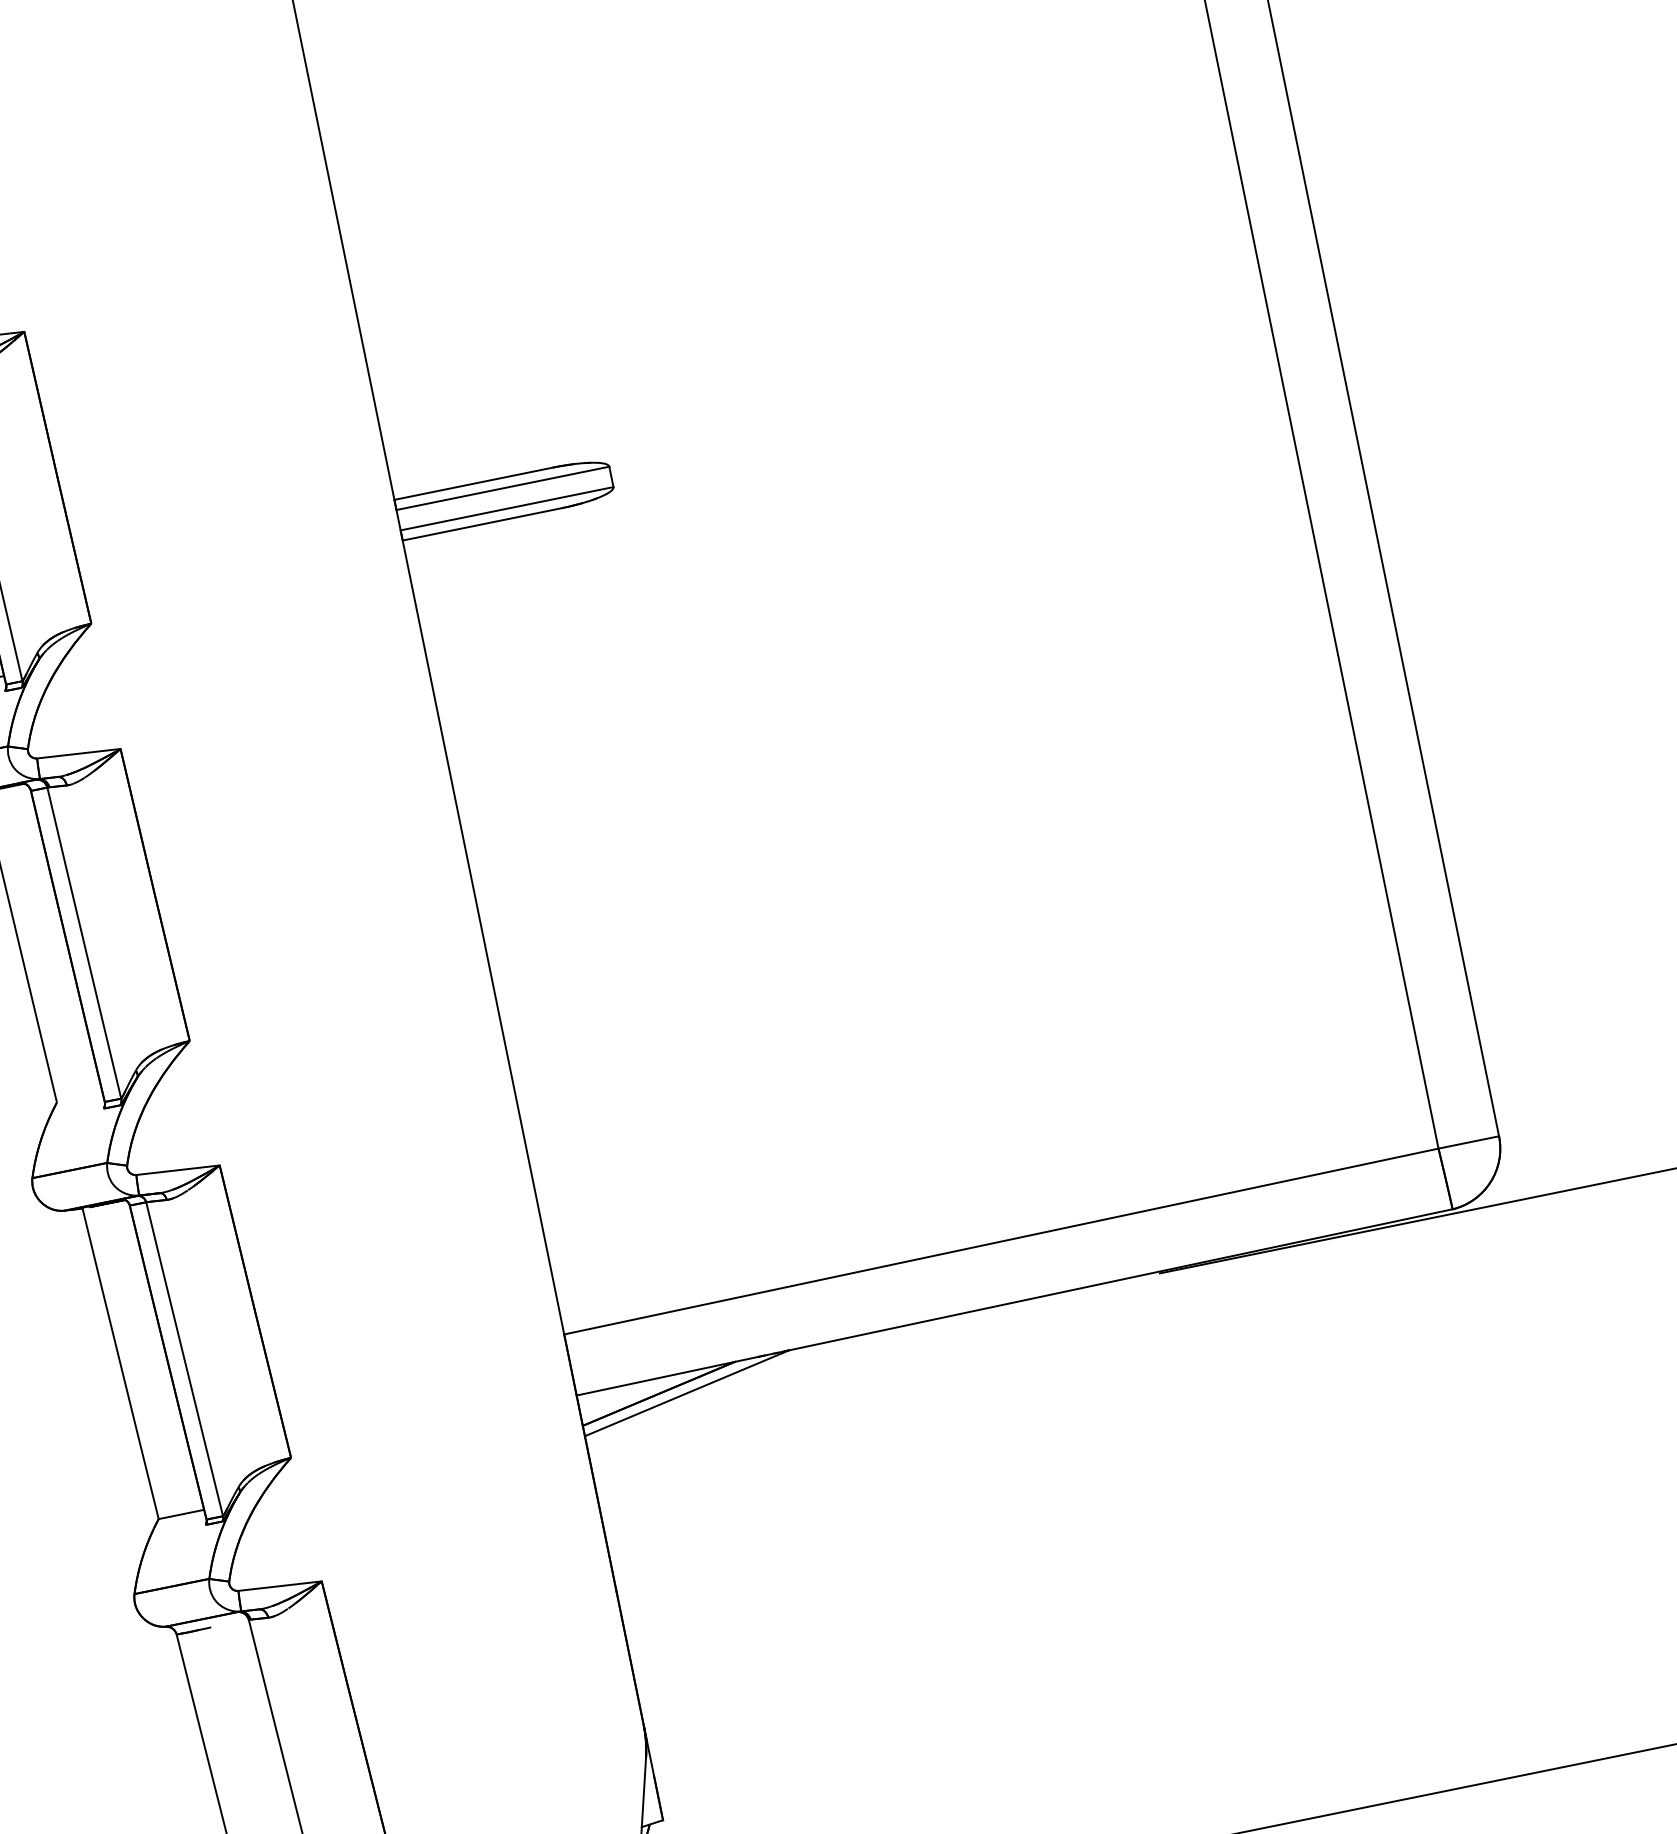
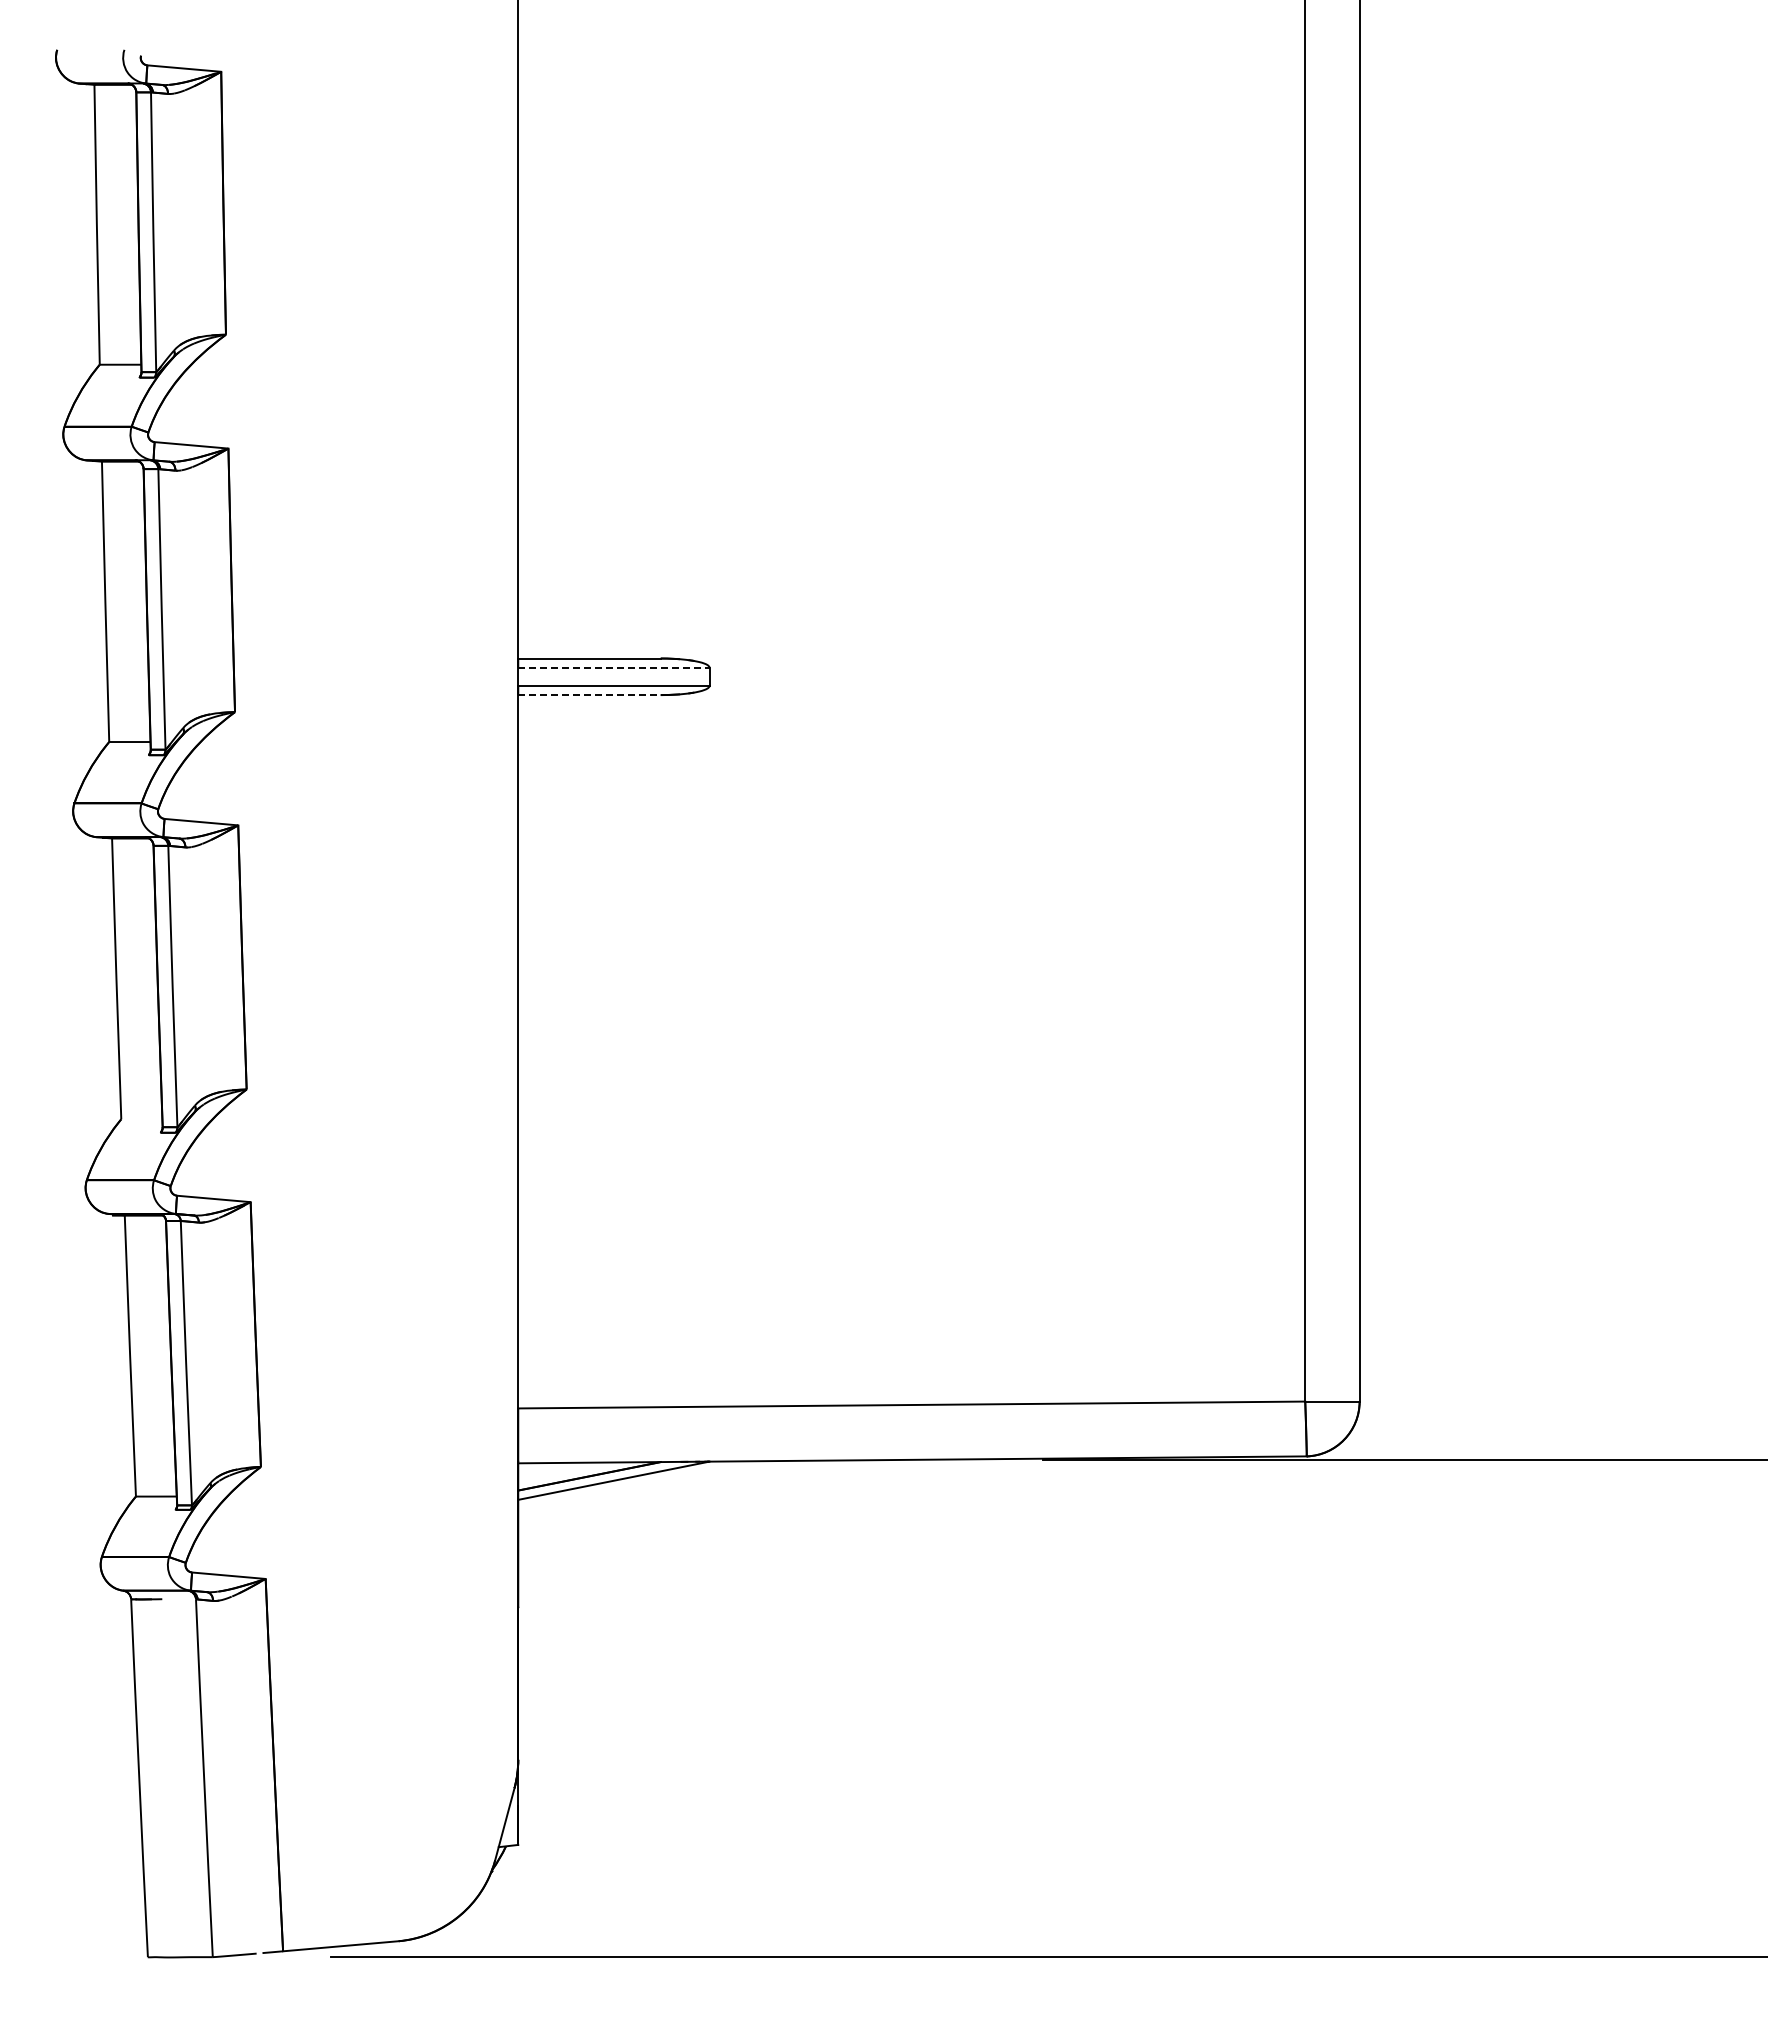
line: (502, 488) -> (613, 667), solid -> dashed
line: (483, 524) -> (590, 695), solid -> dashed

